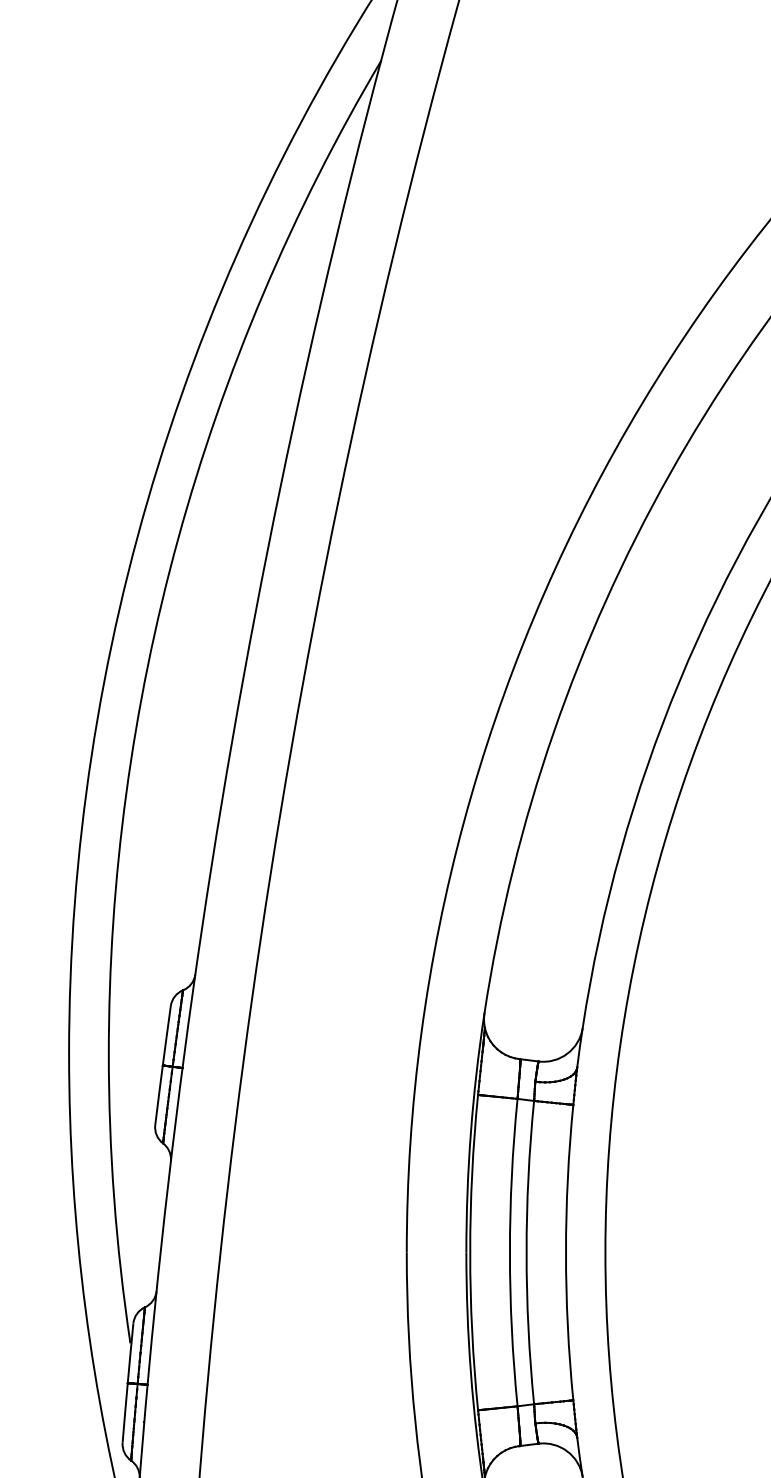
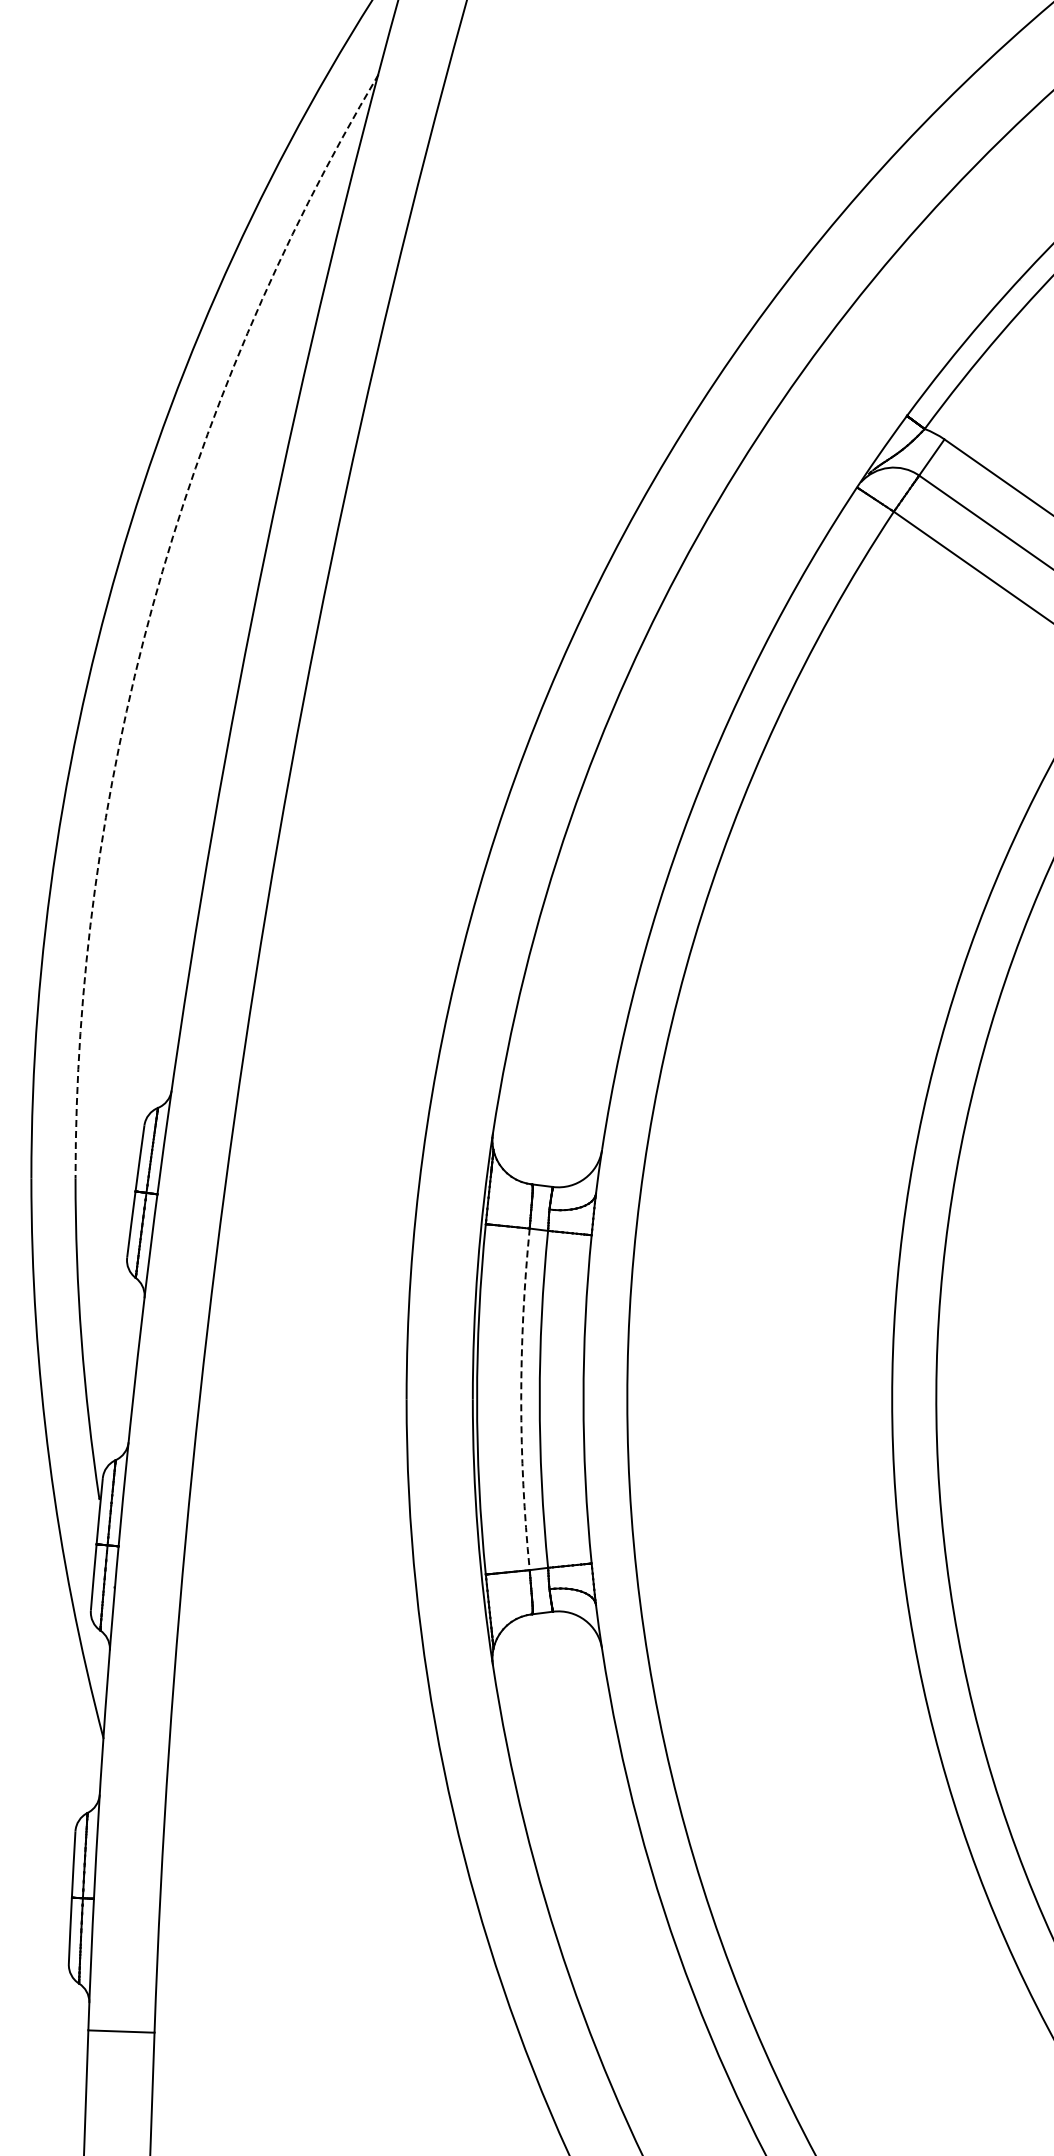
arc: (178, 539) -> (152, 606), solid -> dashed
arc: (510, 1252) -> (521, 1399), solid -> dashed

